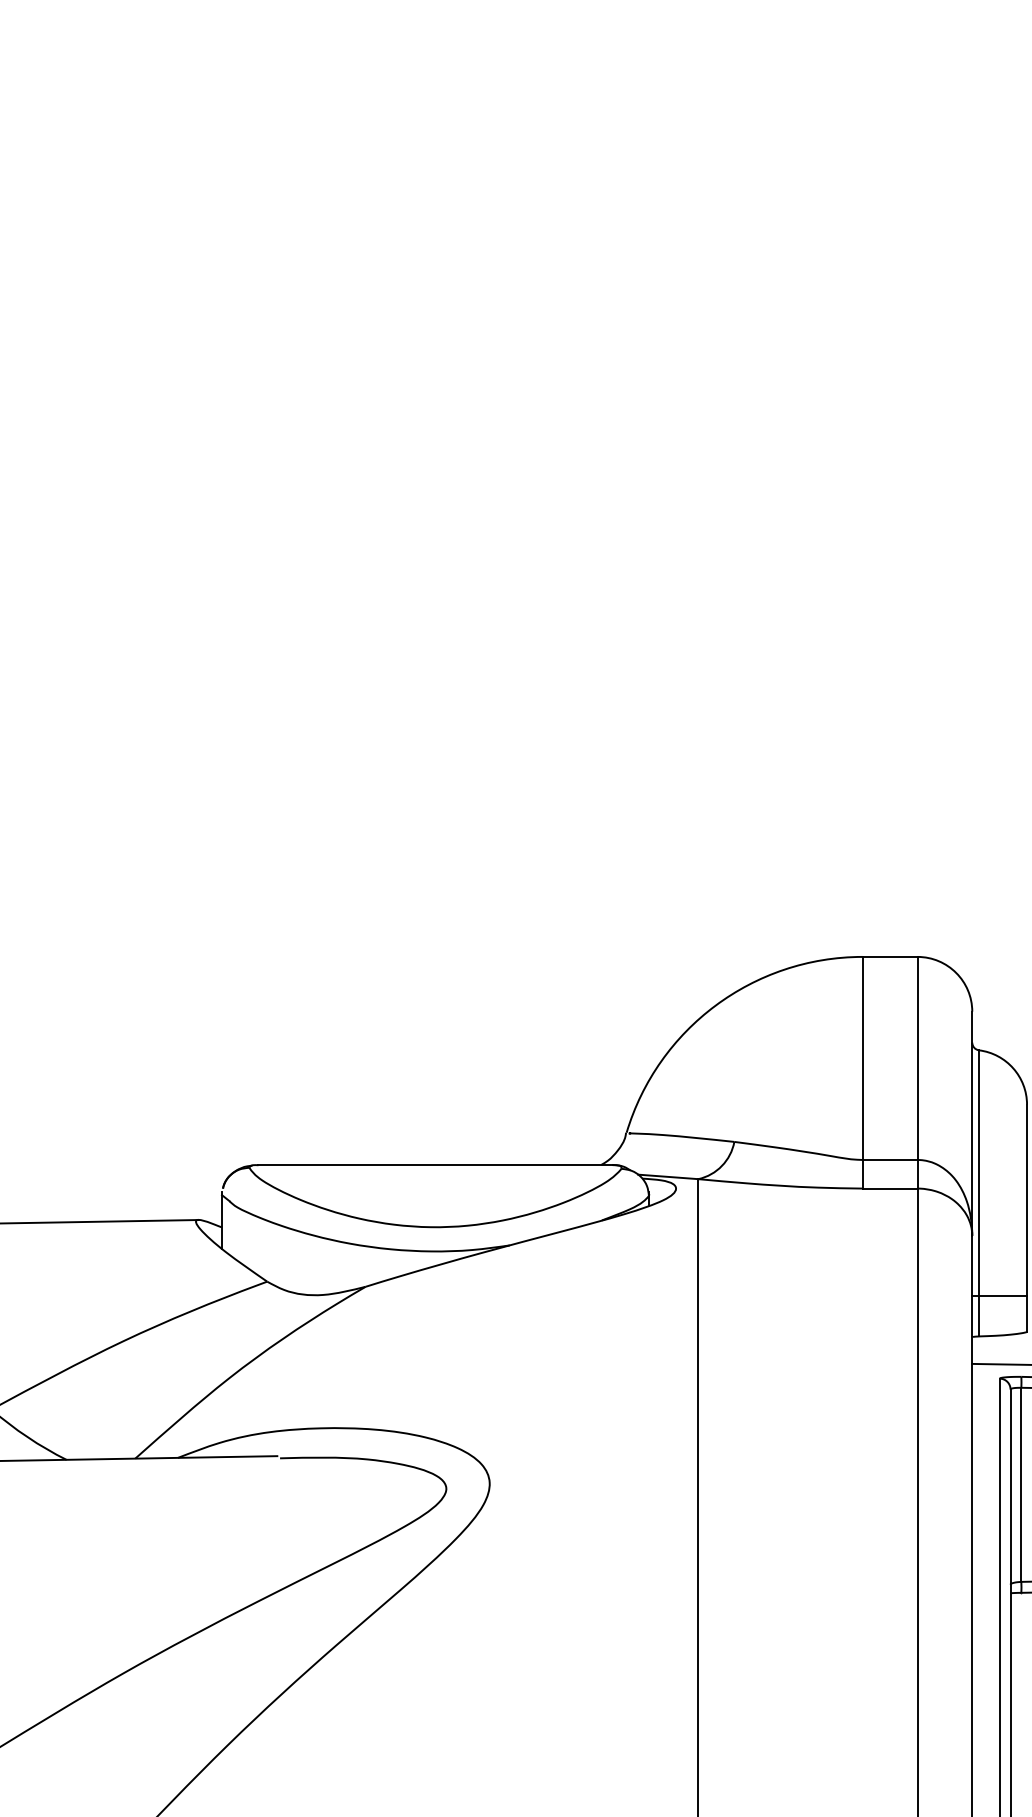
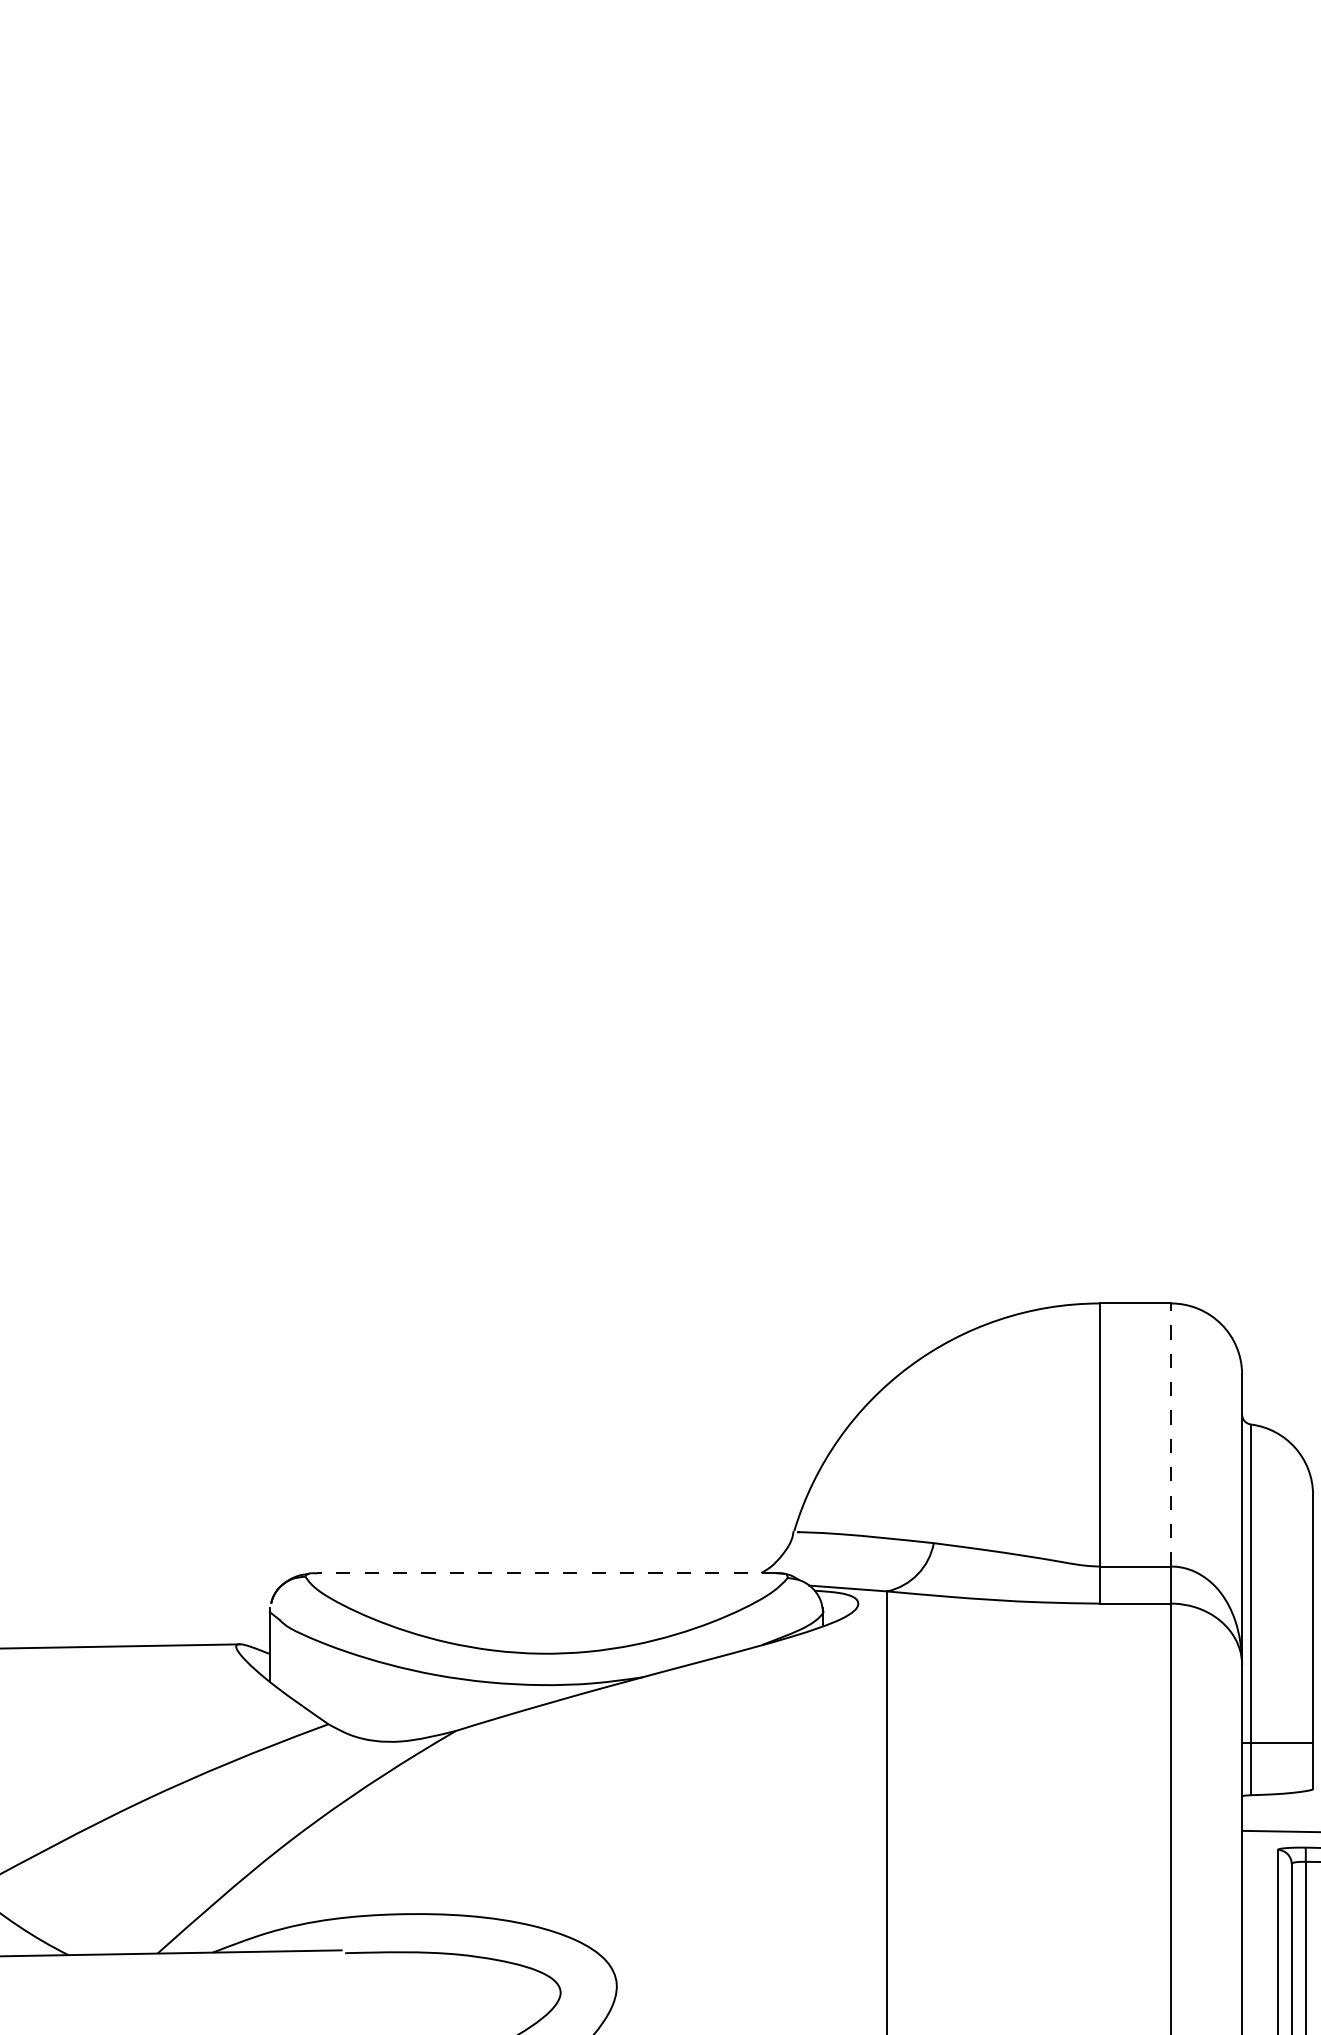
line: (917, 1058) -> (1171, 1435), solid -> dashed
line: (435, 1164) -> (546, 1572), solid -> dashed

